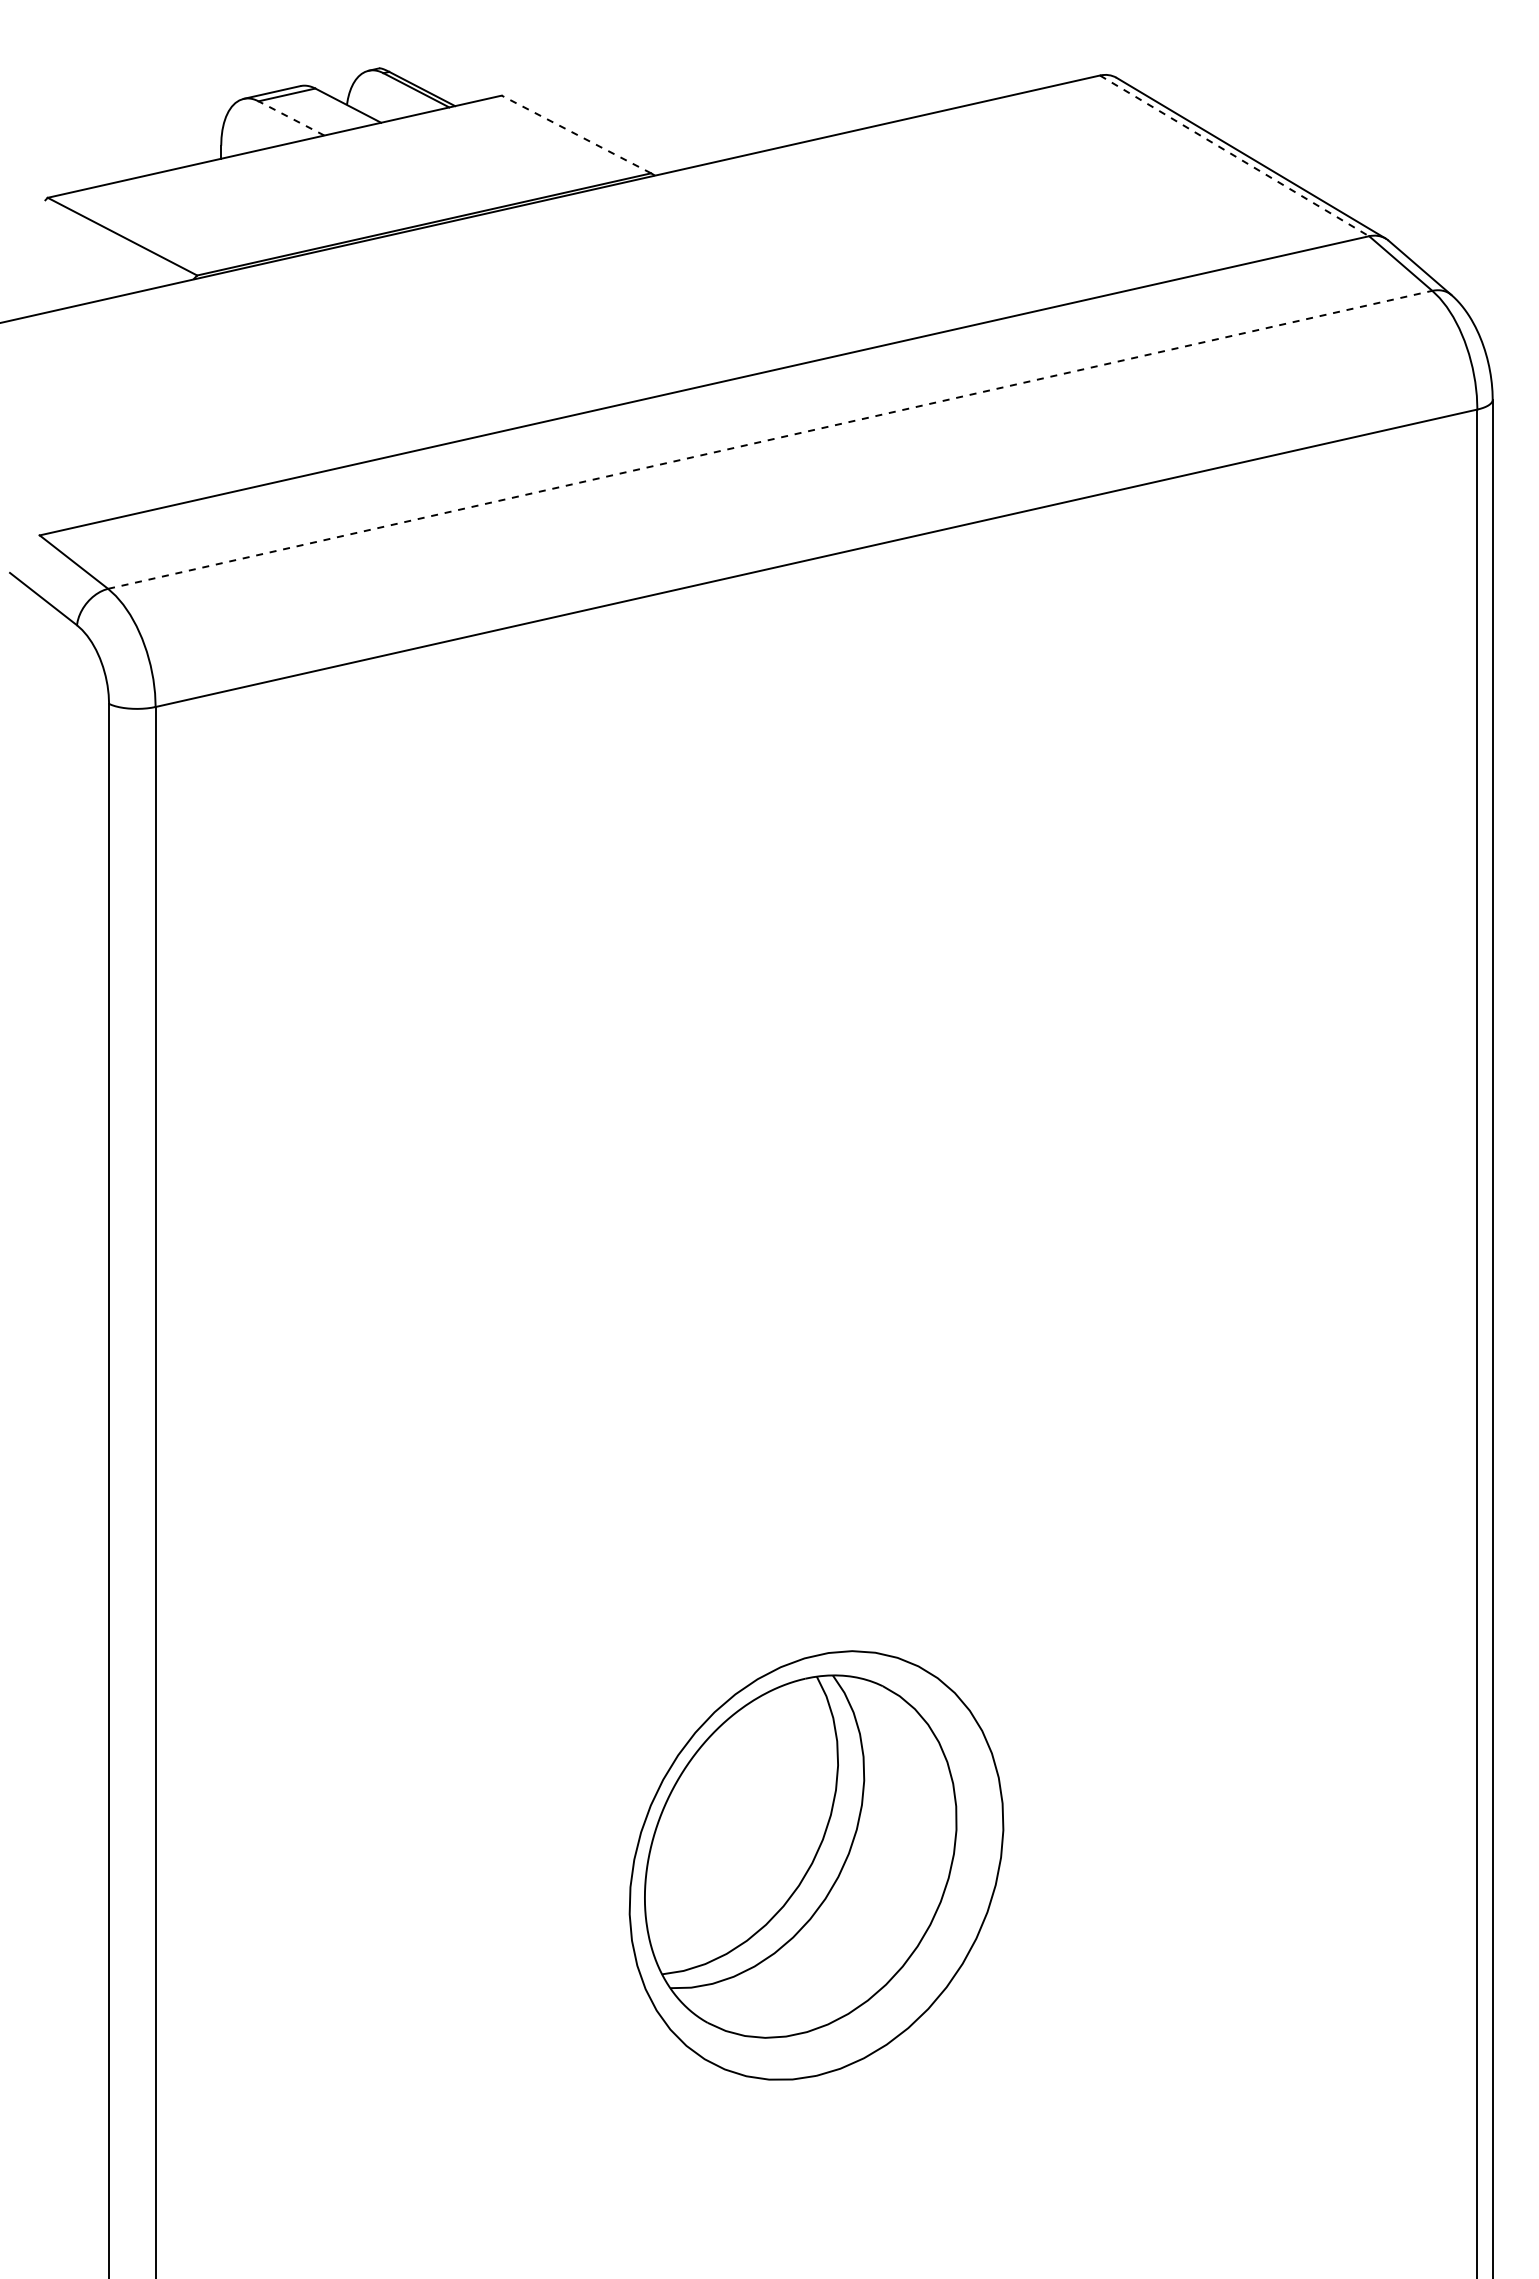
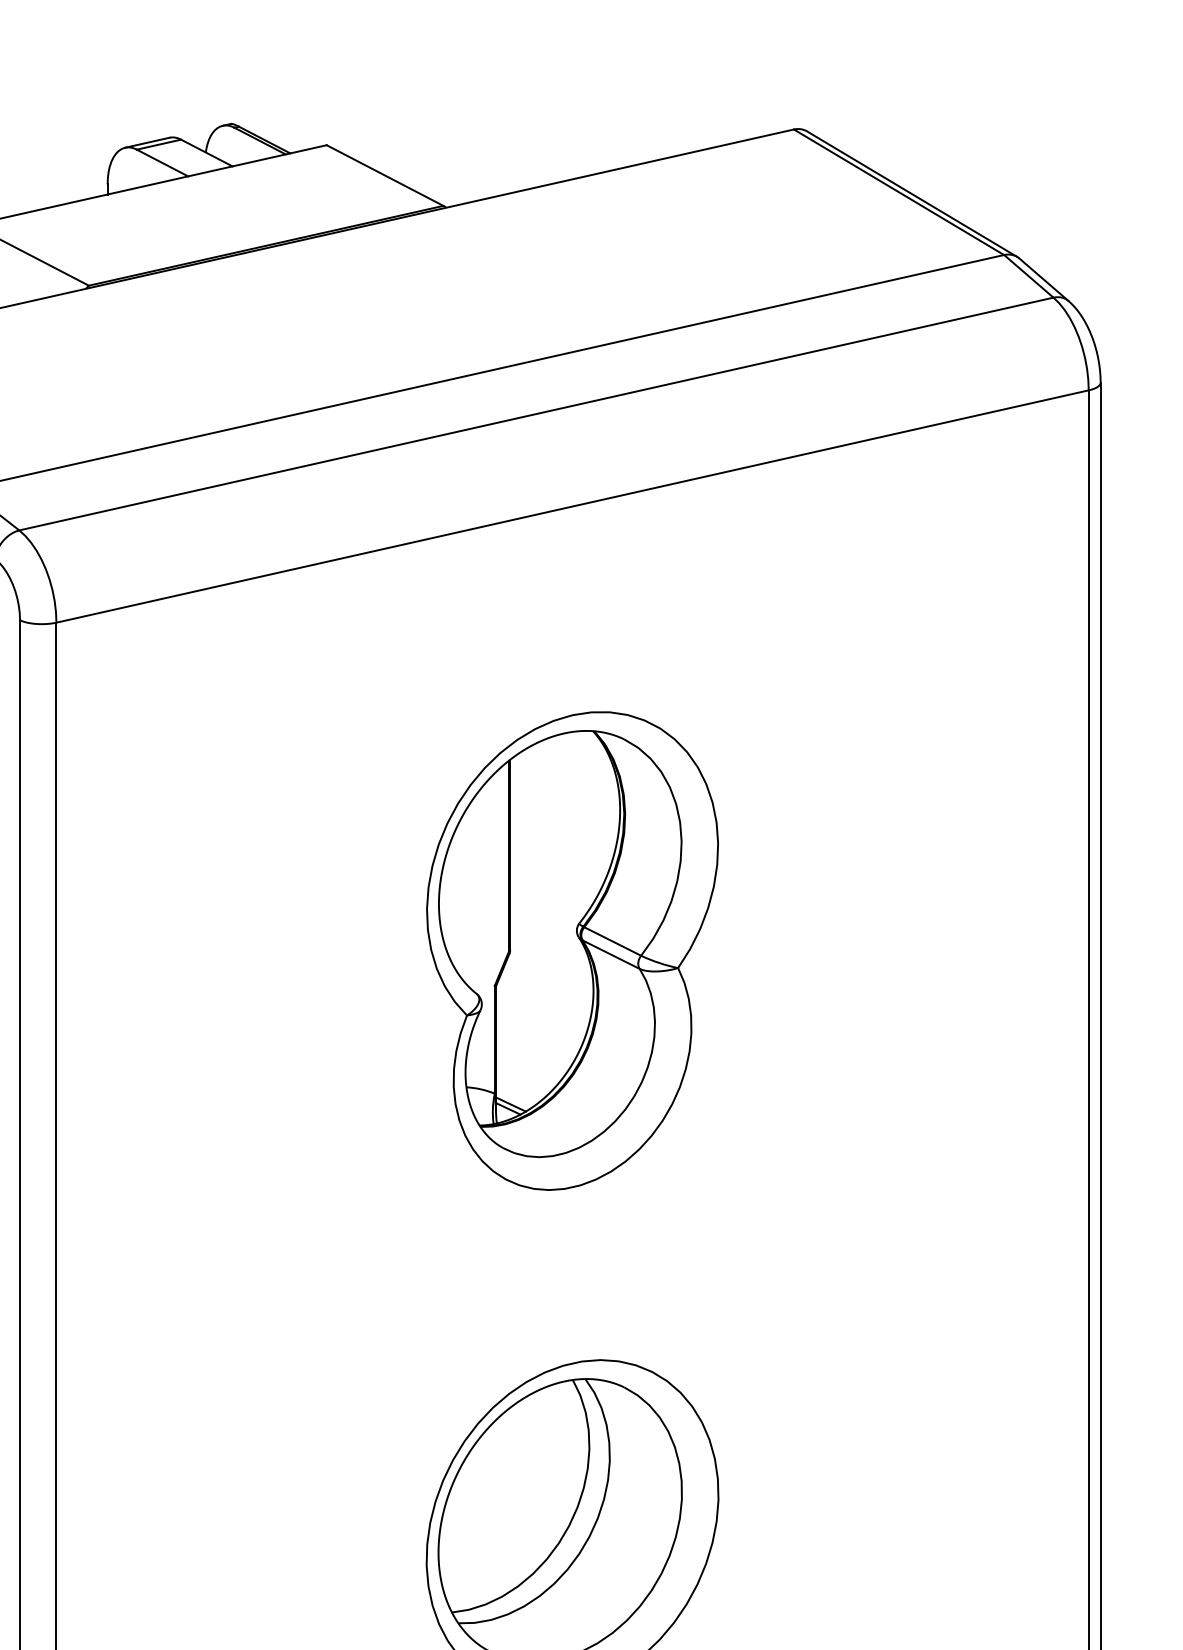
line: (291, 118) -> (162, 163), dashed -> solid
line: (576, 134) -> (385, 175), dashed -> solid
line: (1234, 155) -> (899, 191), dashed -> solid
line: (770, 439) -> (536, 413), dashed -> solid
part: (816, 1127) -> (572, 951), added

